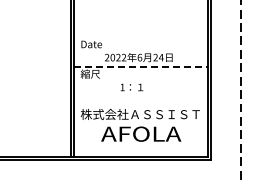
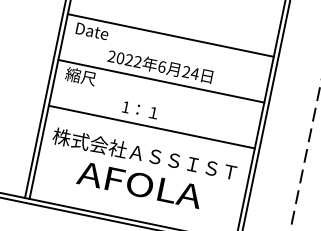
line: (141, 36) -> (171, 34), added
line: (141, 66) -> (161, 81), dashed -> solid
line: (141, 96) -> (152, 127), added

